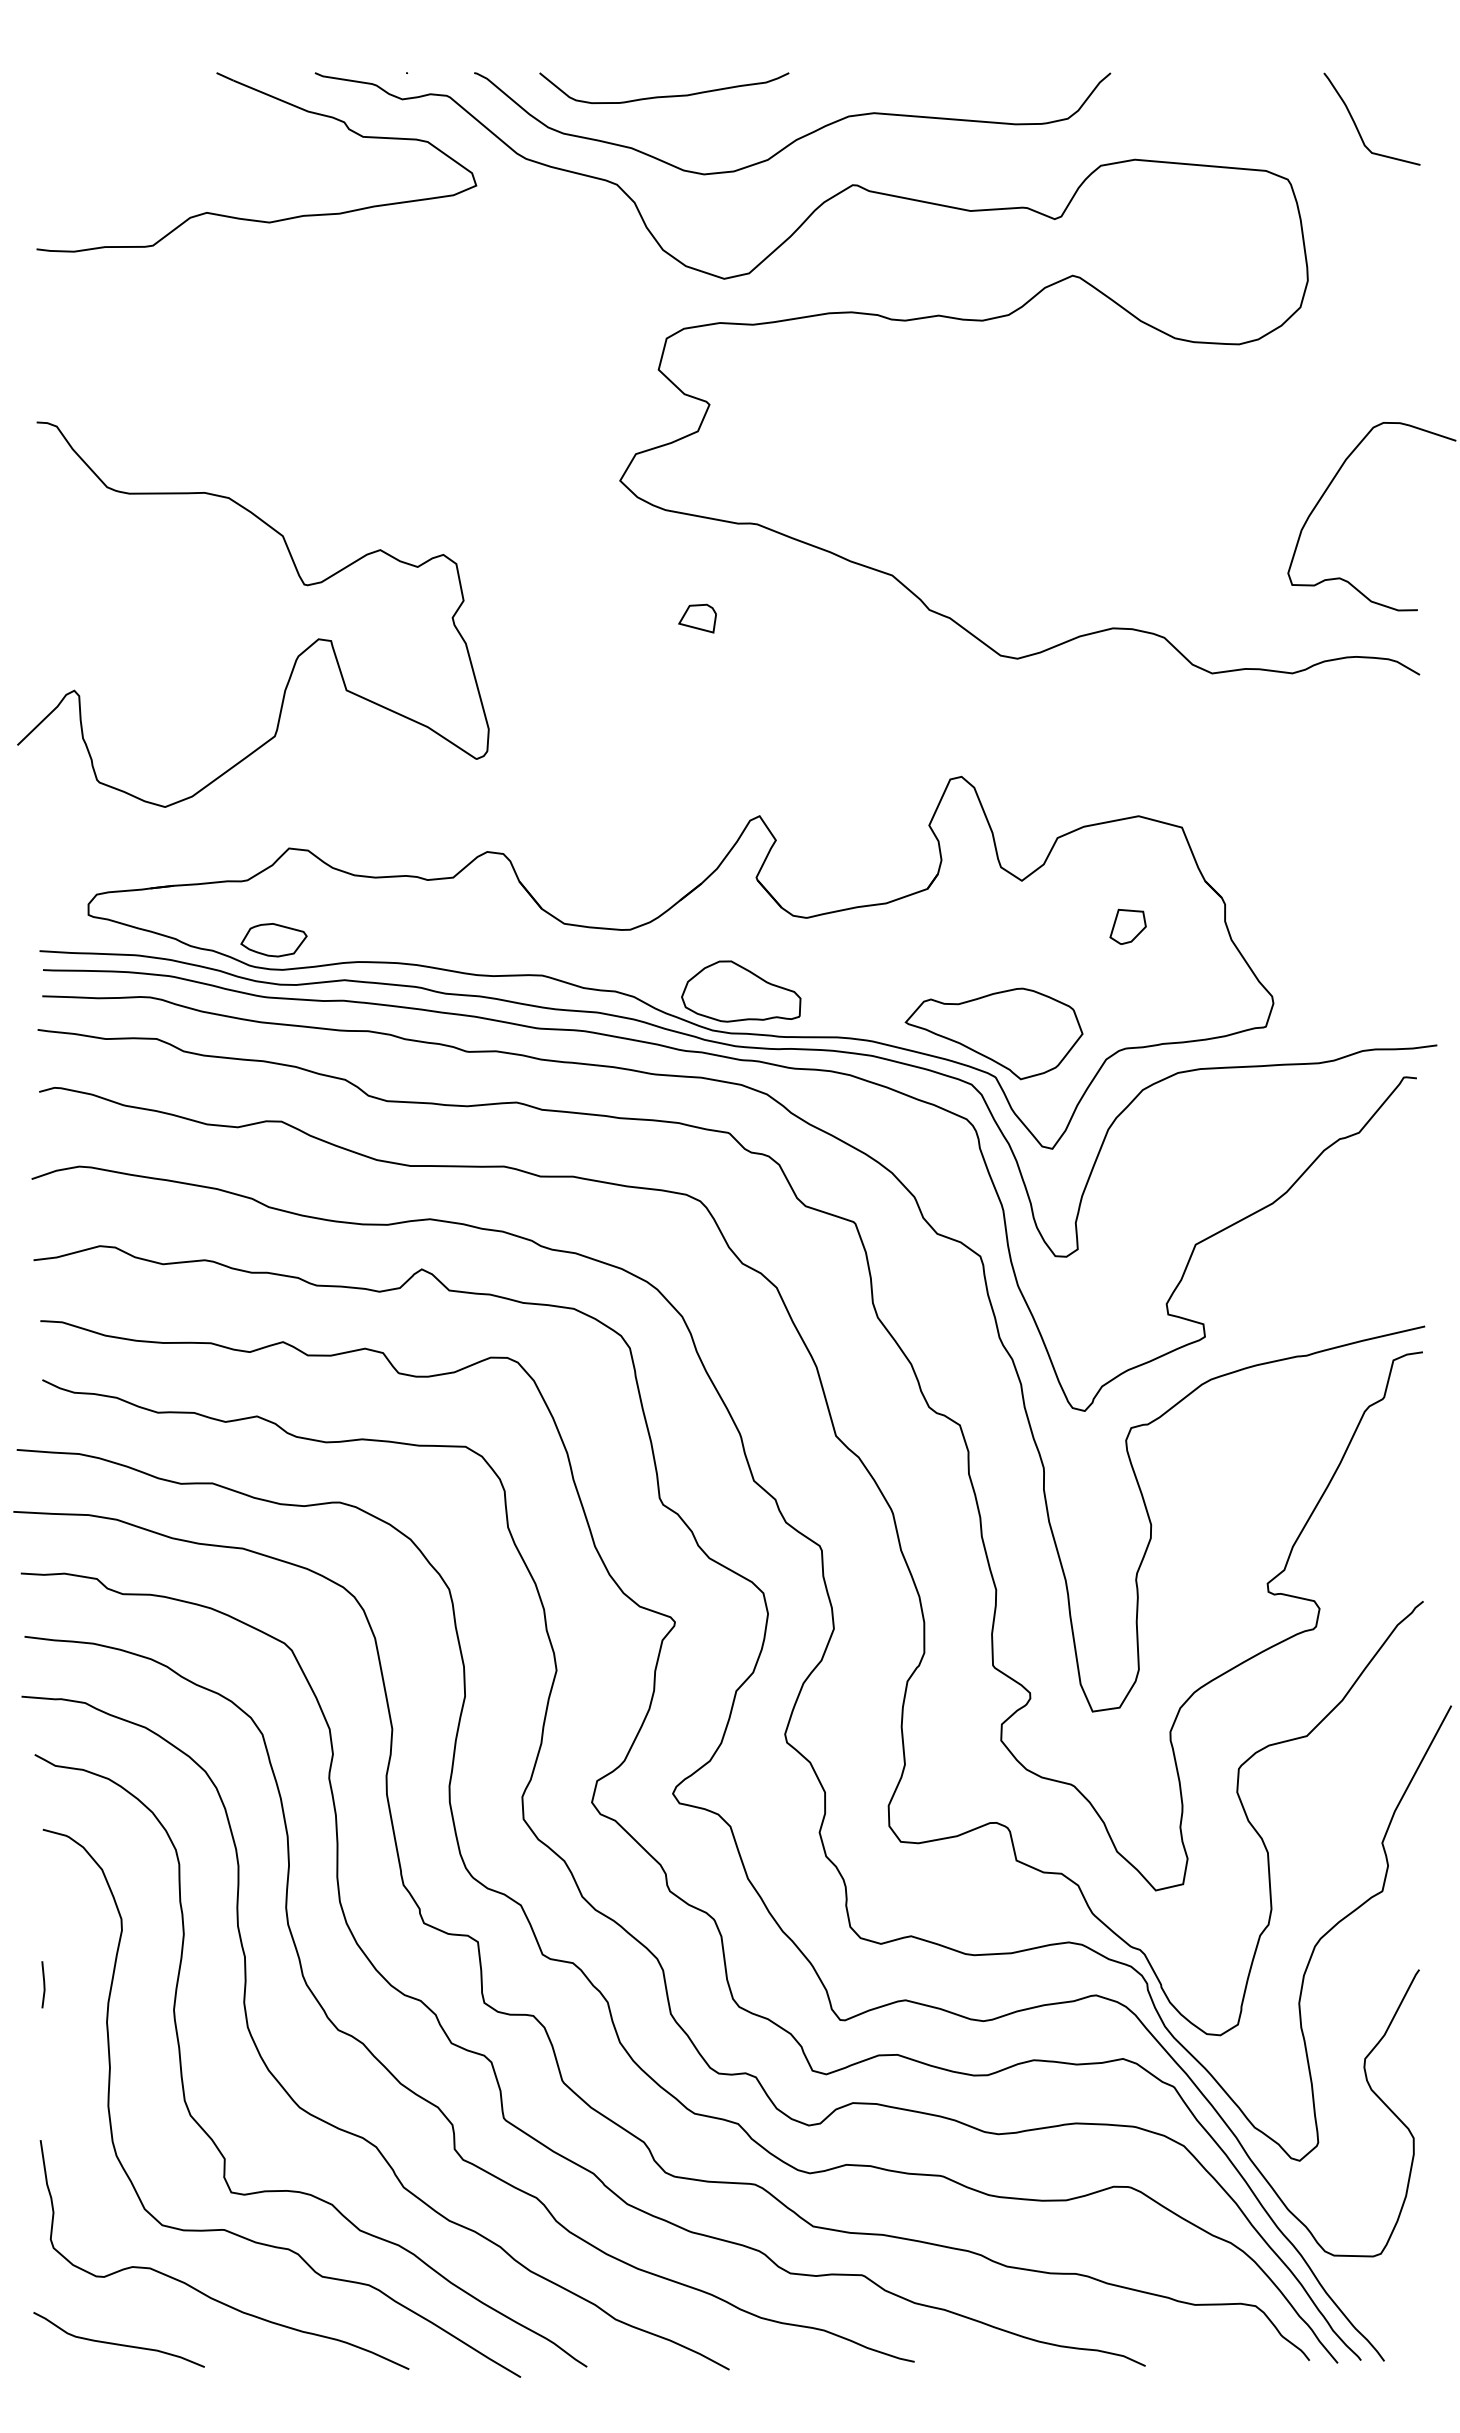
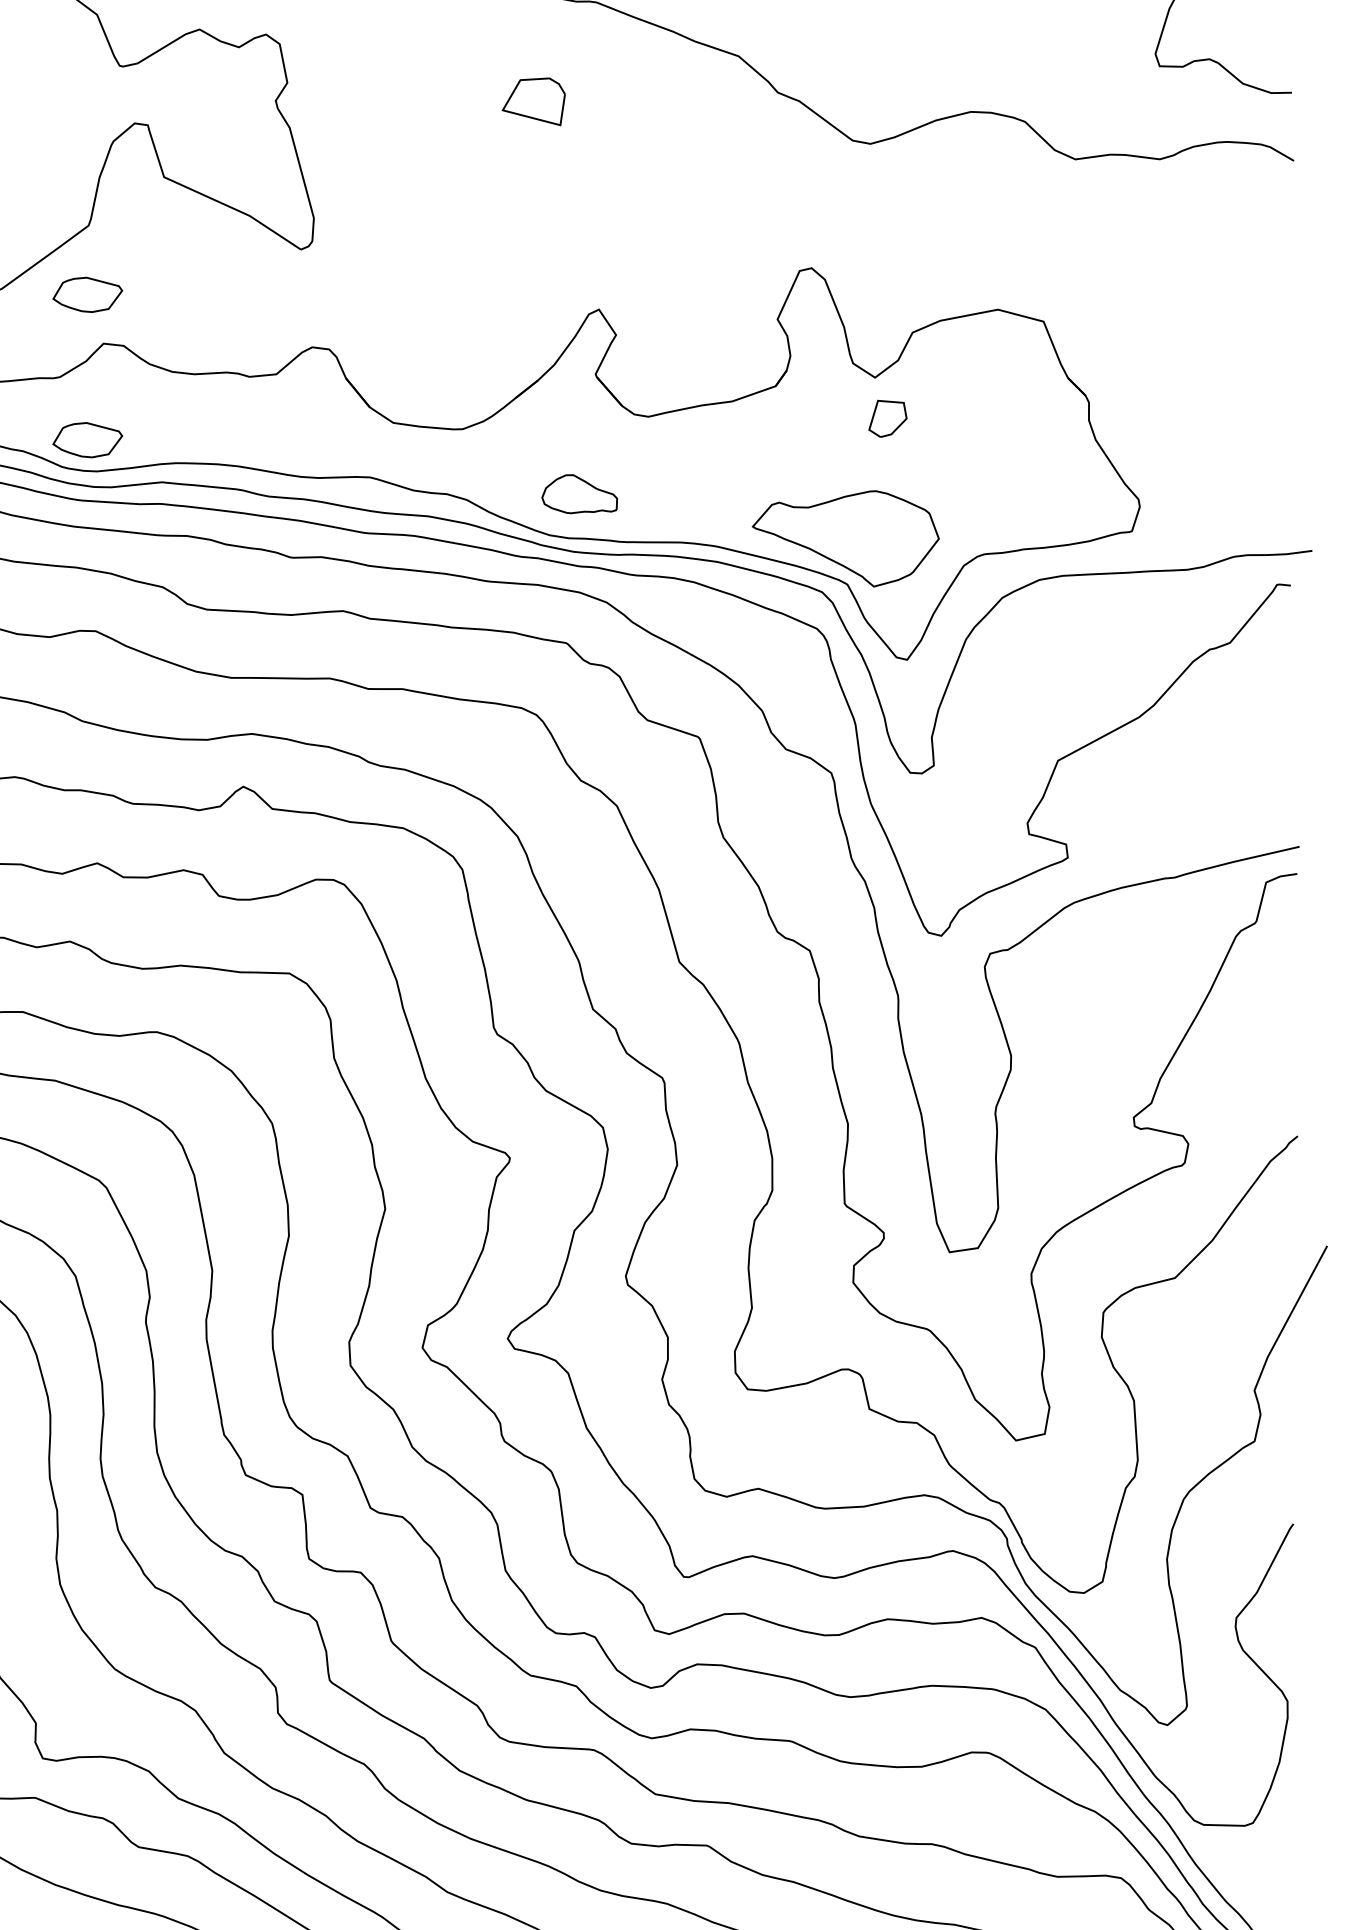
part: (697, 618) -> (533, 101), size x1.6
part: (273, 802) -> (87, 295), added
part: (1127, 926) -> (887, 418), moved
part: (741, 991) -> (579, 494), size x0.6

